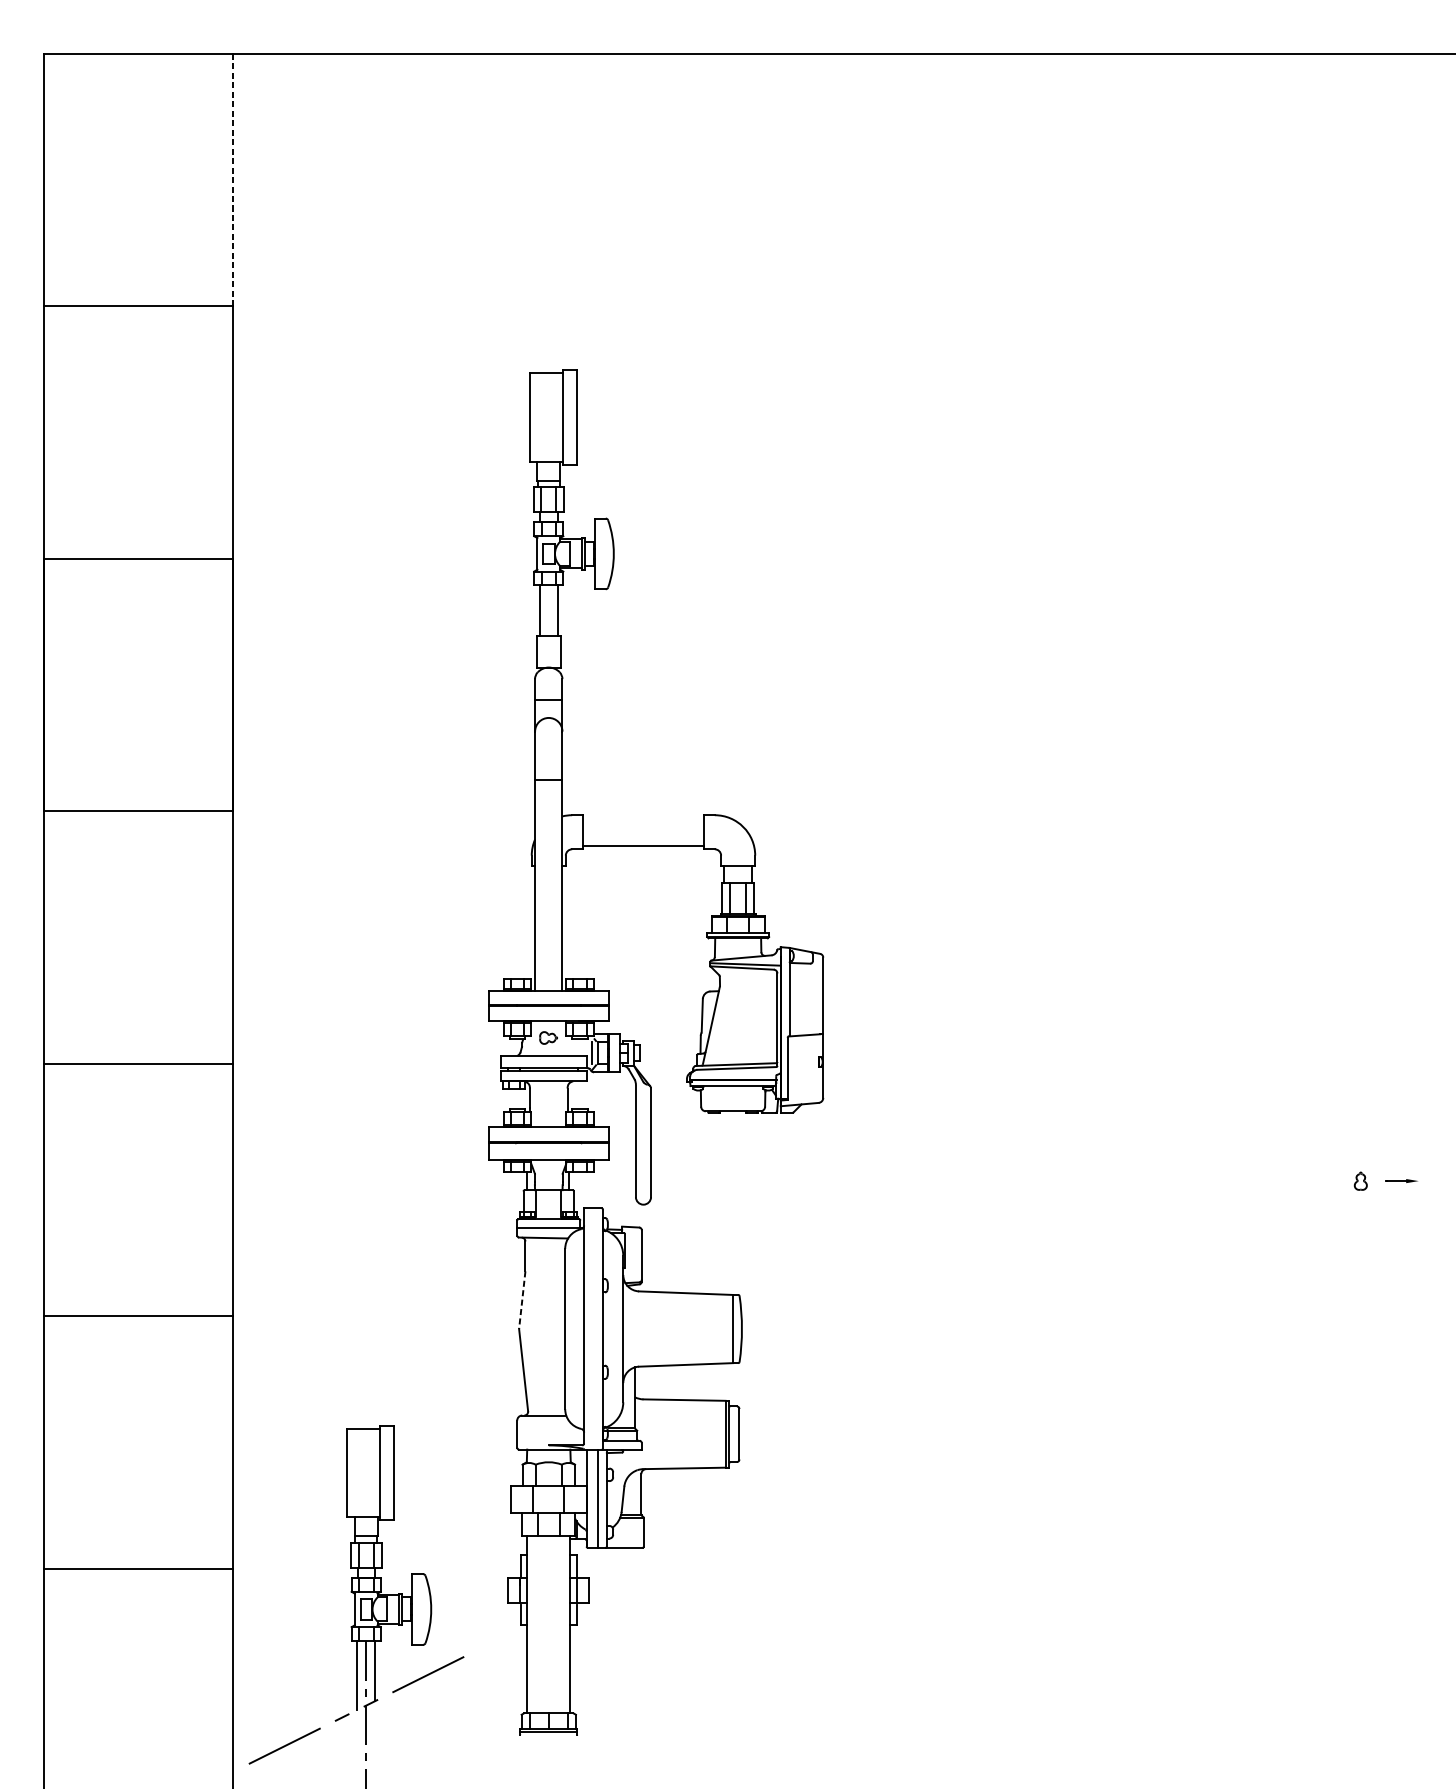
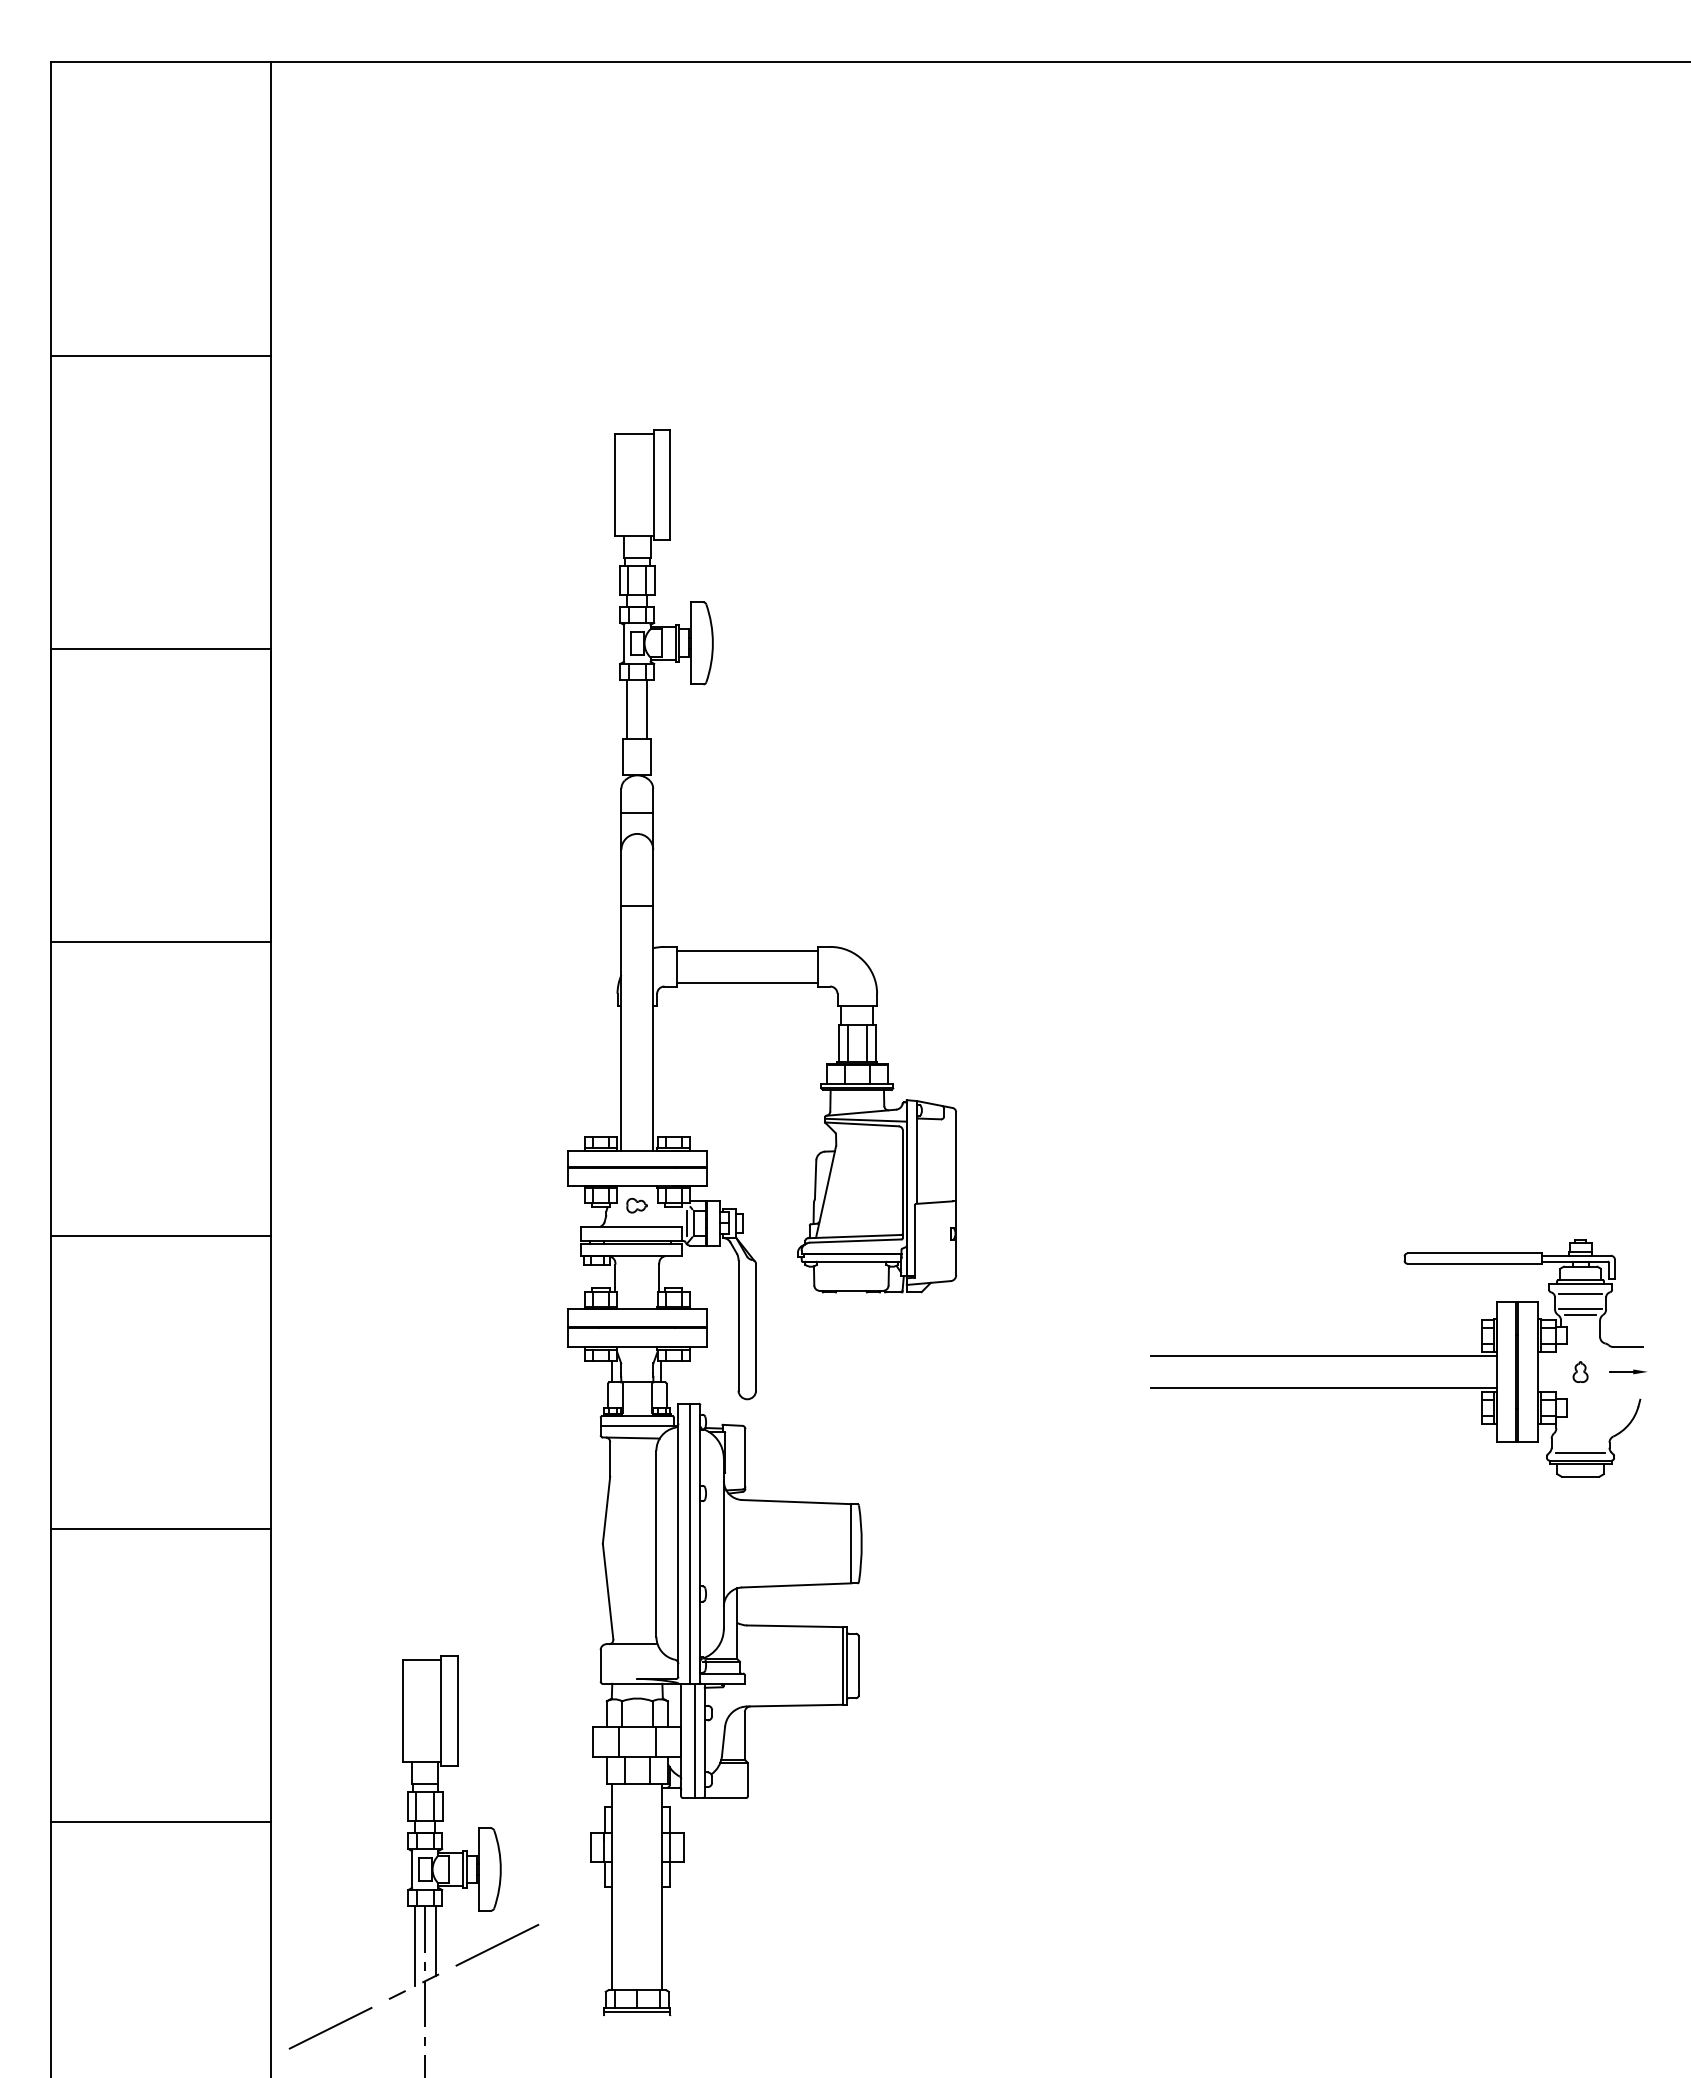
line: (232, 179) -> (270, 208), dashed -> solid
line: (642, 818) -> (746, 950), added
part: (1202, 1169) -> (1396, 1358), added
line: (522, 1300) -> (606, 1510), dashed -> solid
line: (594, 1328) -> (690, 1543), added

